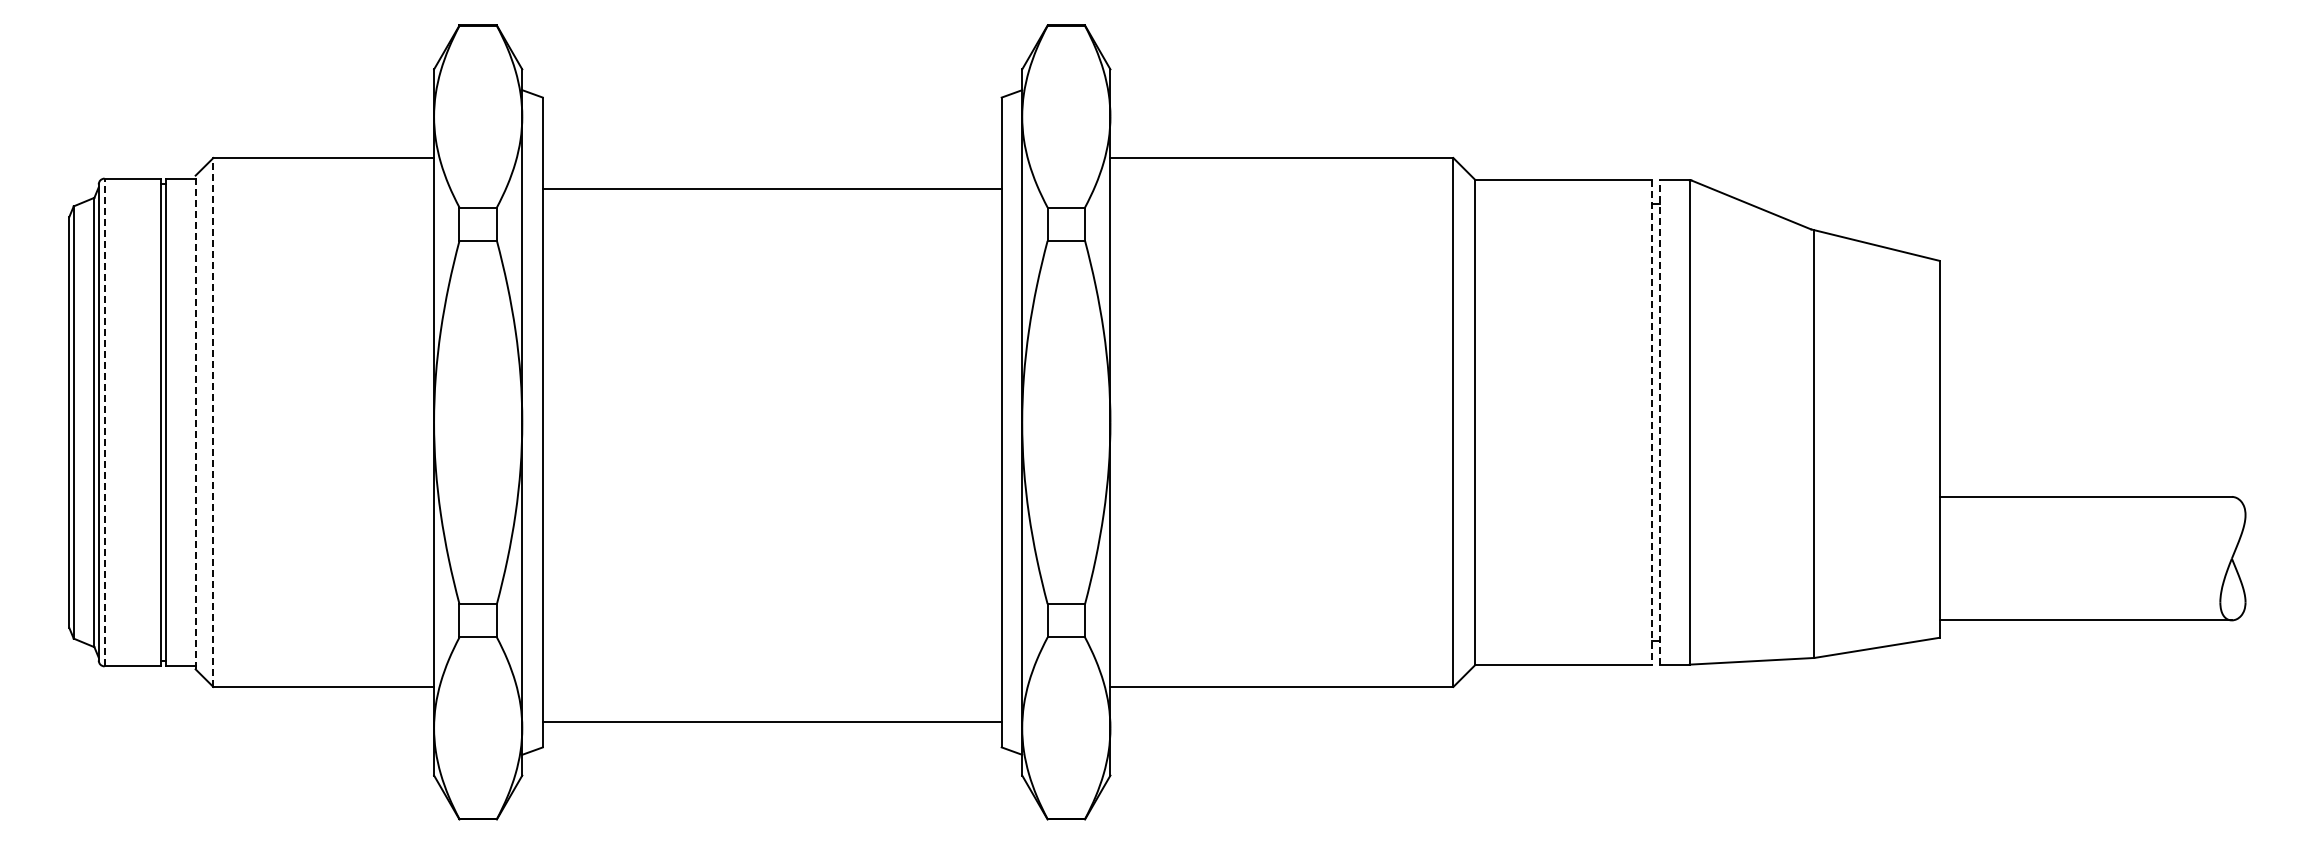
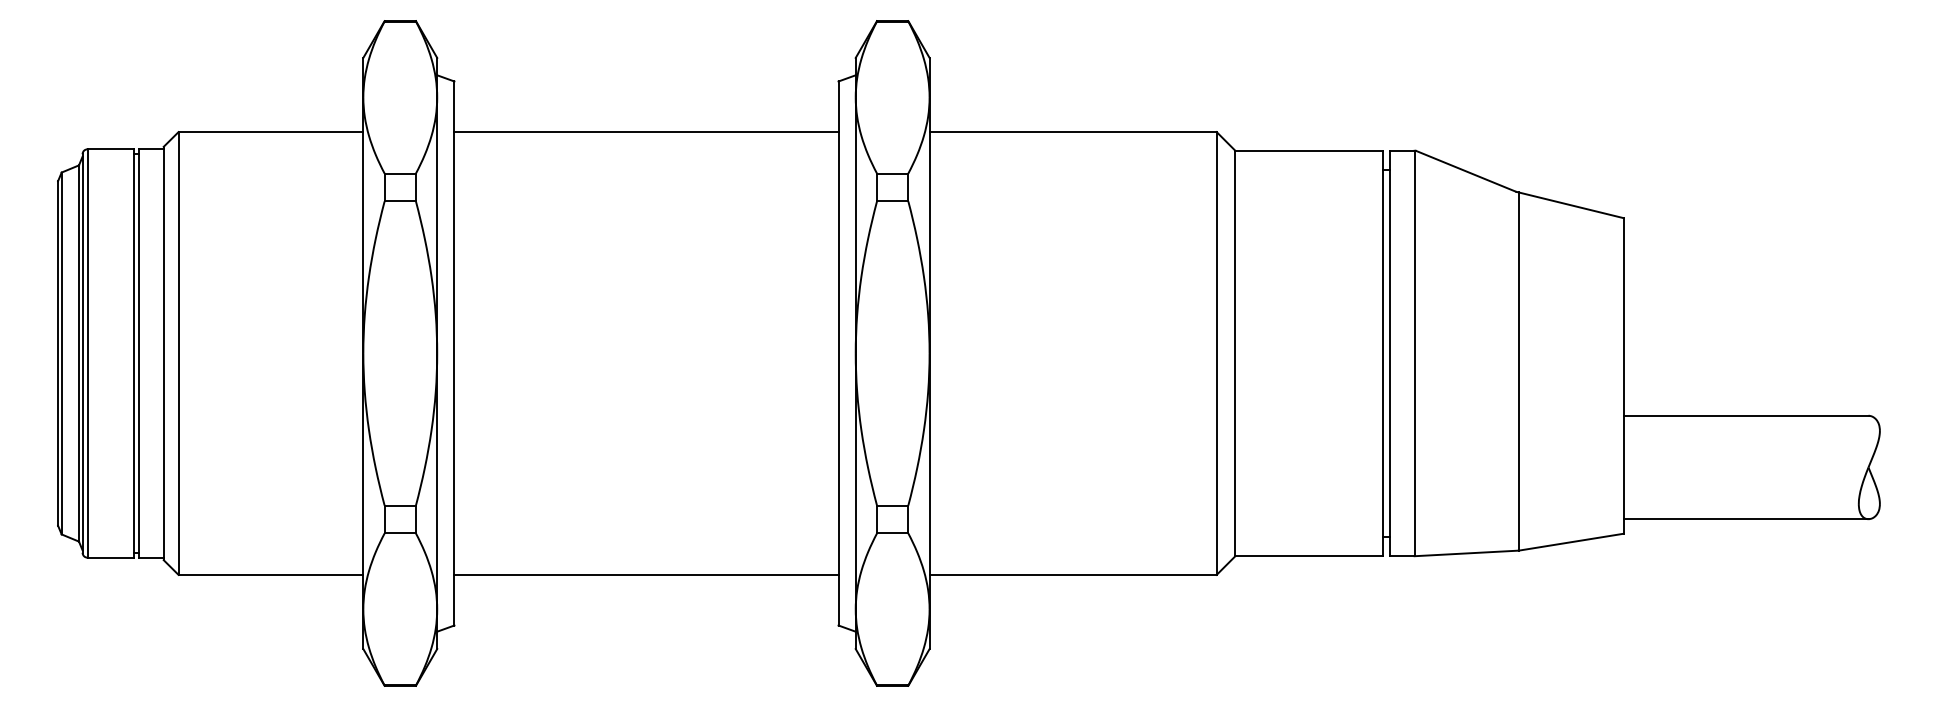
line: (771, 189) -> (645, 132), moved
line: (104, 422) -> (87, 353), dashed -> solid
line: (195, 422) -> (163, 353), dashed -> solid
line: (213, 422) -> (178, 353), dashed -> solid
line: (1660, 422) -> (1390, 353), dashed -> solid
line: (1651, 423) -> (1382, 354), dashed -> solid
line: (771, 721) -> (645, 574), moved

